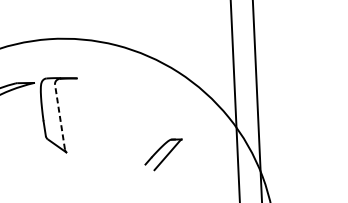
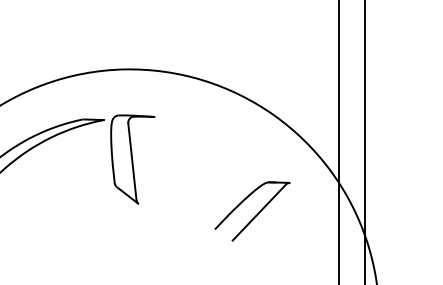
line: (60, 117) -> (132, 161), dashed -> solid
part: (163, 154) -> (252, 211), size x1.67

